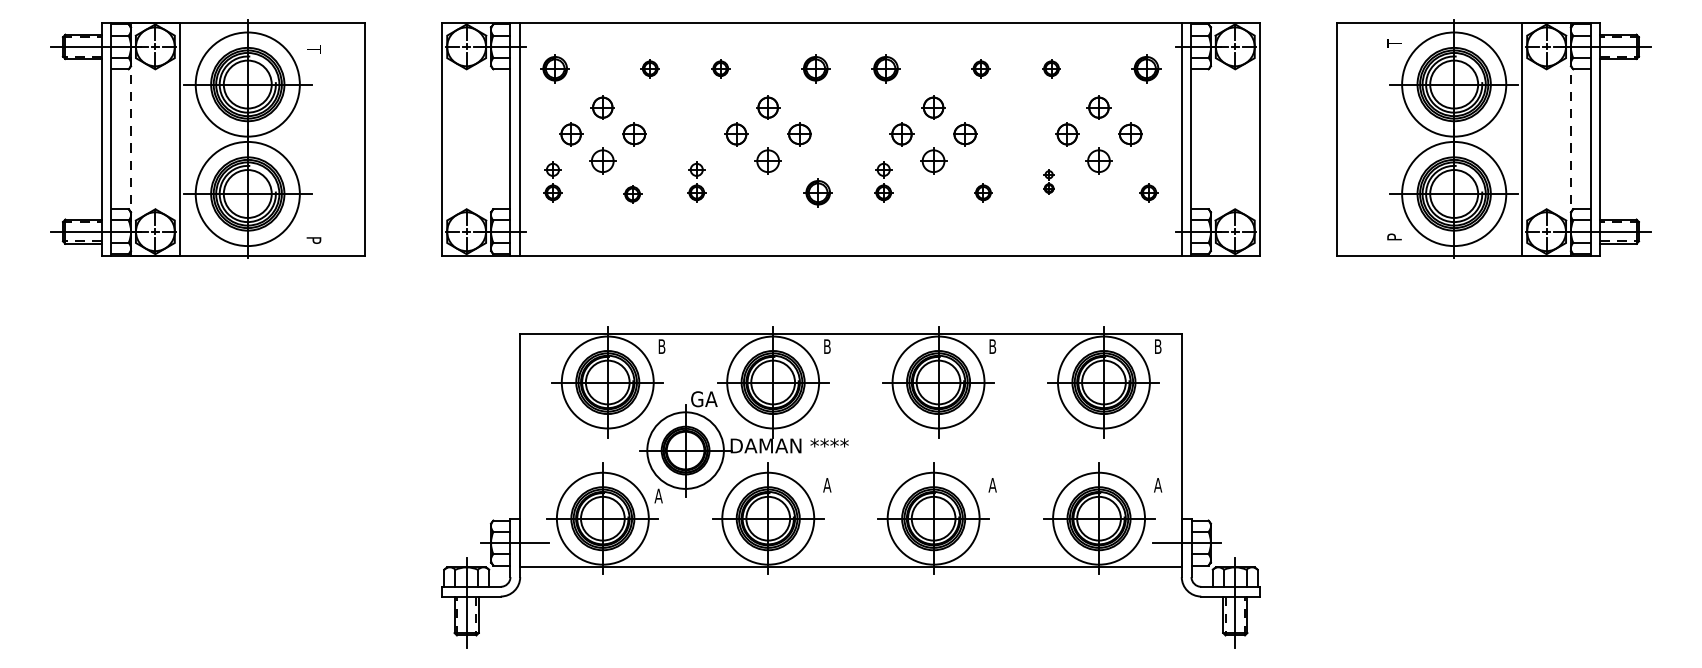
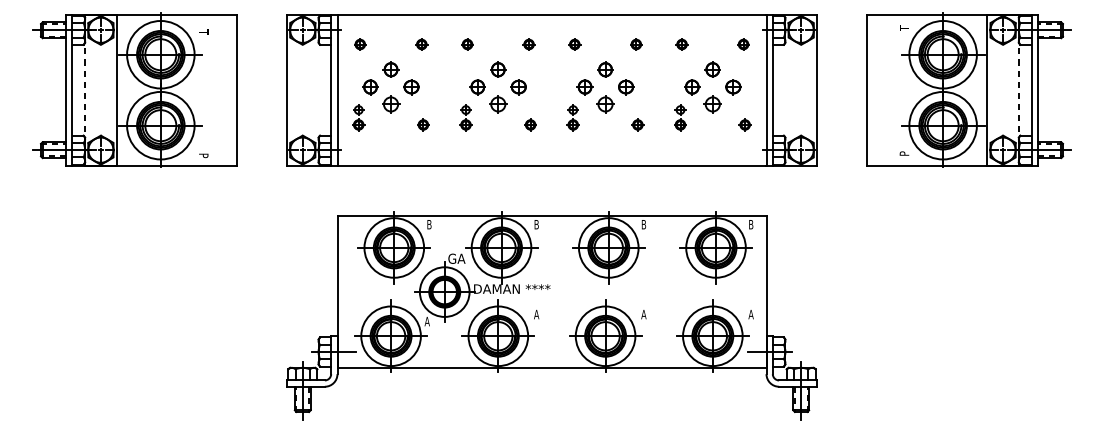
part: (555, 68) -> (360, 44), size x0.62
part: (814, 68) -> (528, 44), size x0.62
part: (885, 68) -> (574, 44), size x0.62
part: (1146, 68) -> (743, 44), size x0.62
part: (696, 181) -> (465, 117), moved
part: (1049, 181) -> (680, 117), size x1.67
part: (817, 192) -> (530, 124), size x0.62
part: (632, 193) -> (423, 124), moved

